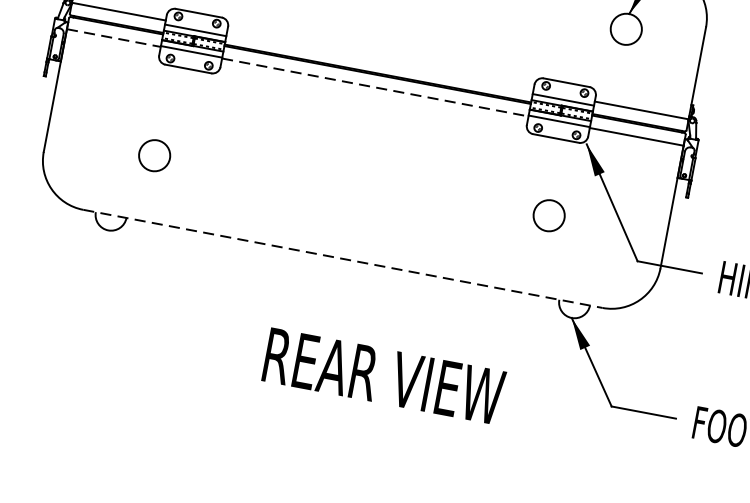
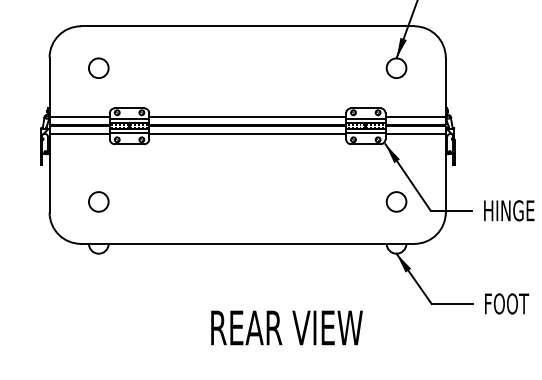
line: (115, 37) -> (80, 133), dashed -> solid
line: (380, 60) -> (247, 116), added
line: (376, 87) -> (248, 133), dashed -> solid
circle: (154, 154) -> (98, 201), moved
circle: (549, 215) -> (396, 201), moved
line: (342, 258) -> (247, 243), dashed -> solid
text: (383, 375) -> (286, 327), moved

